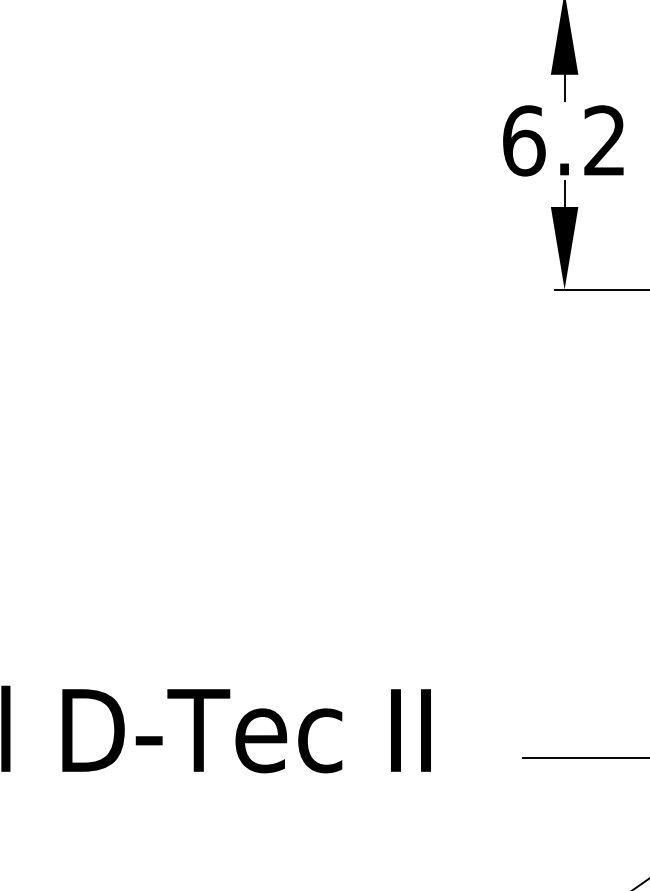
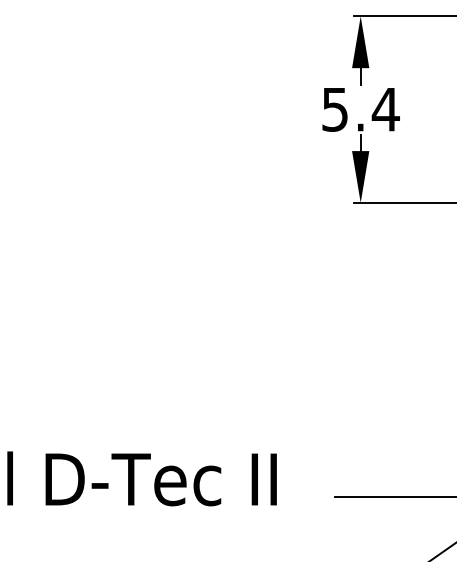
text: (564, 140) -> (360, 109), 6.2 -> 5.4

